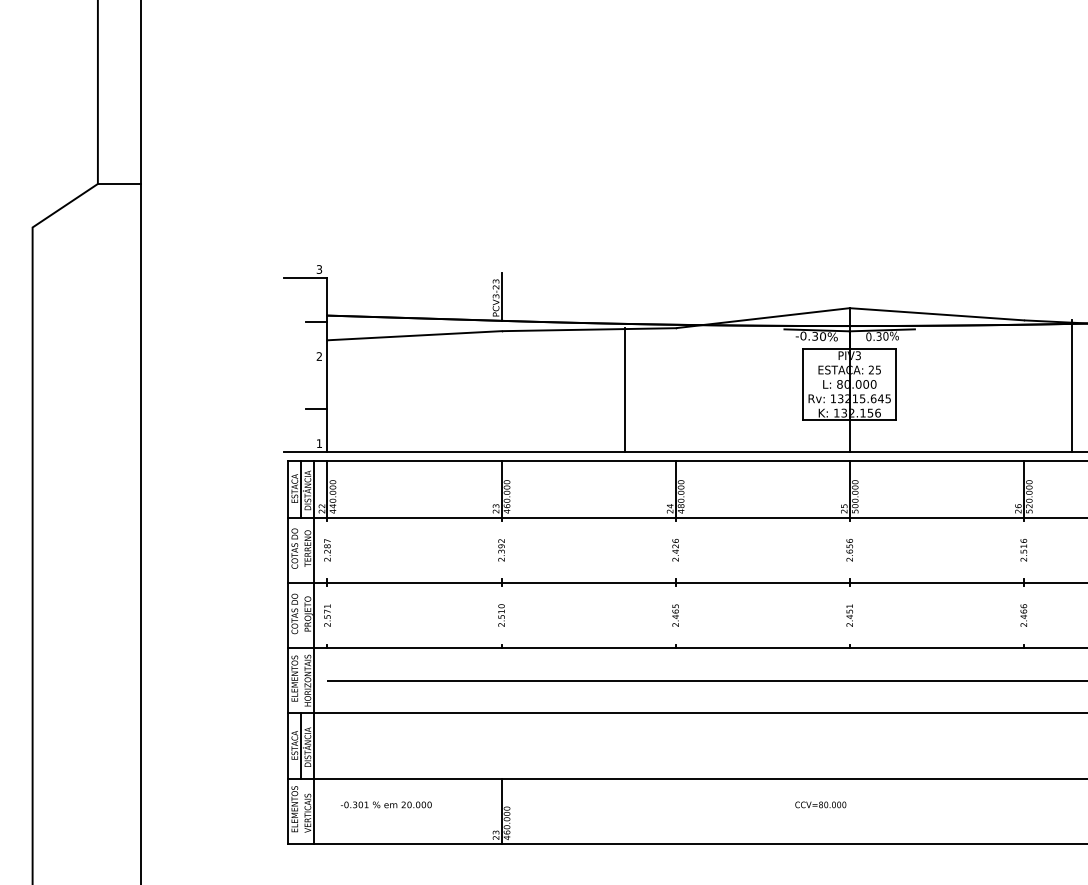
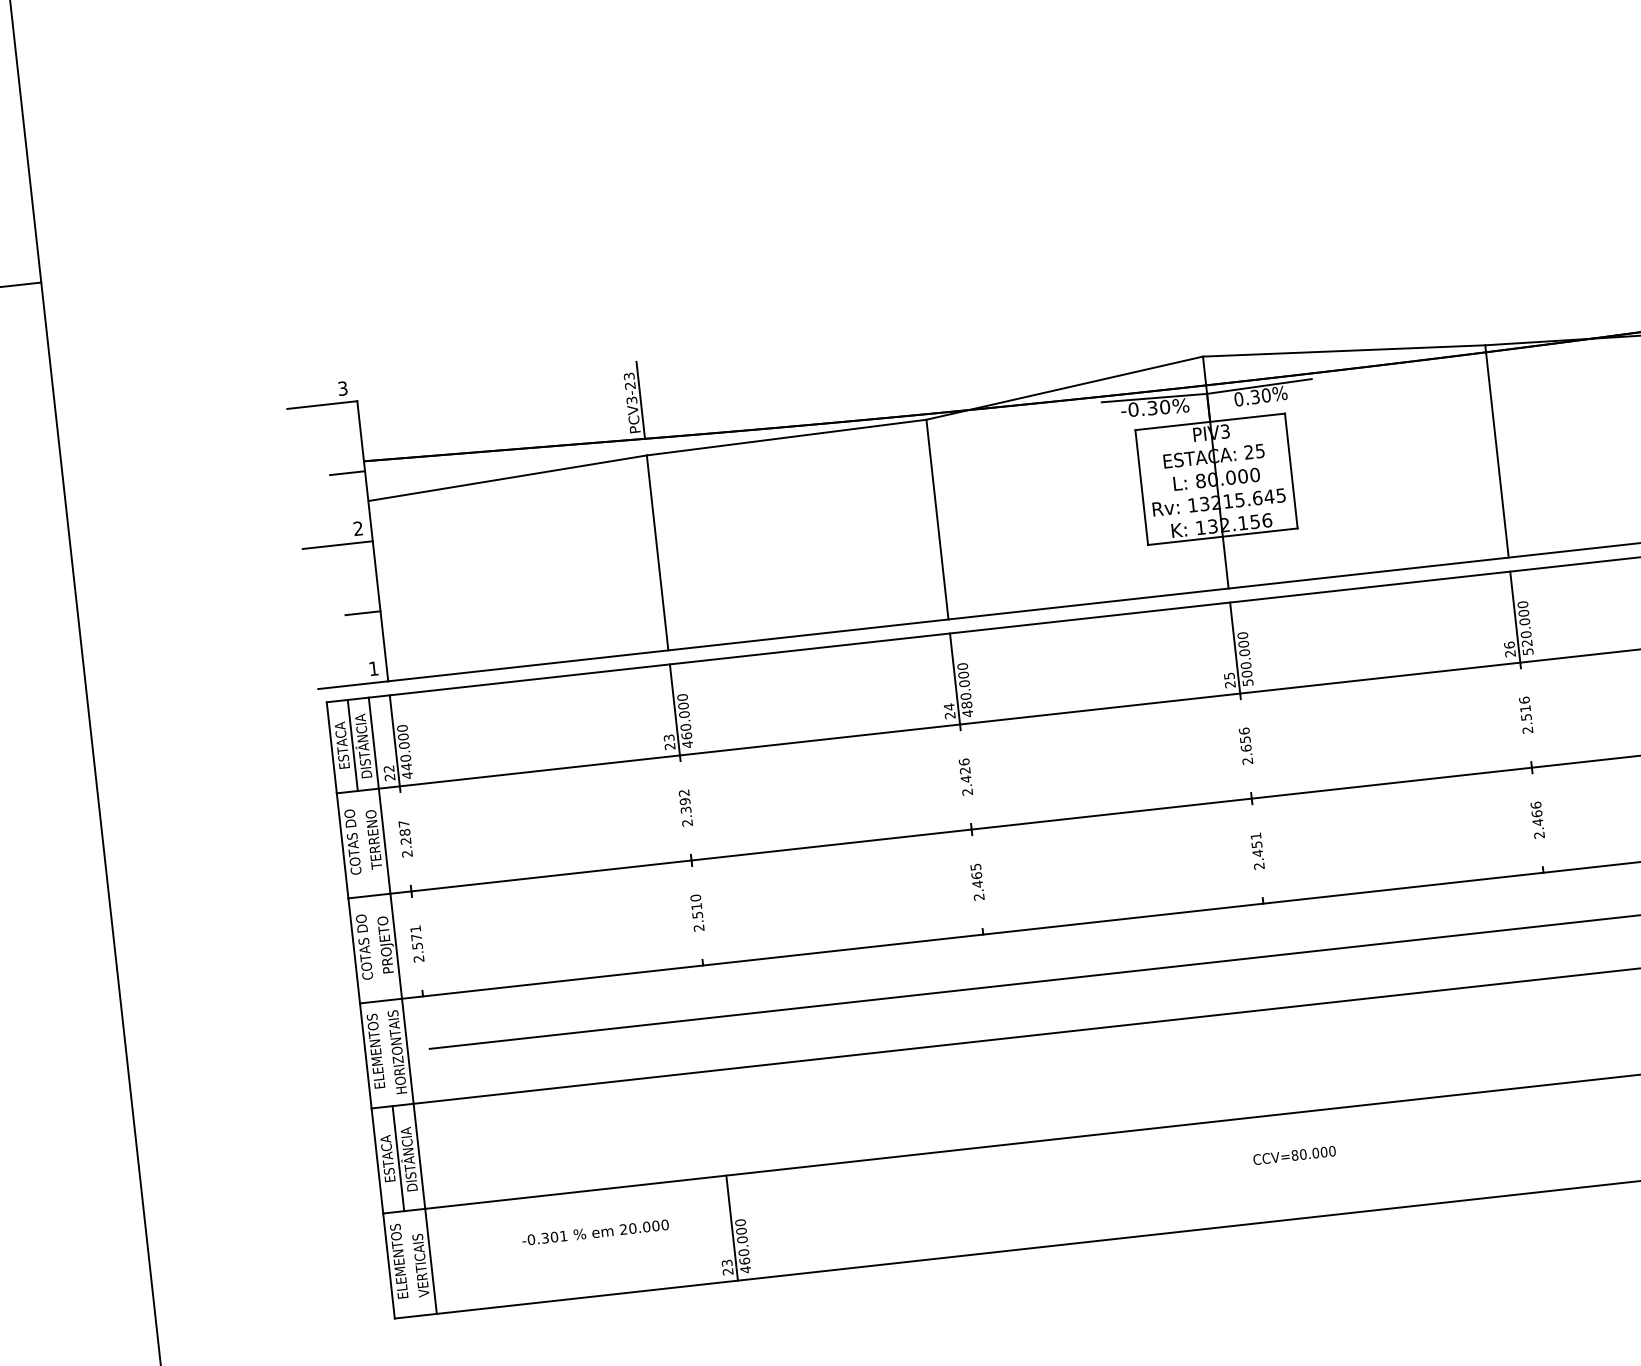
line: (305, 365) -> (337, 545), added
line: (1071, 386) -> (1496, 451), moved
line: (624, 390) -> (937, 520), moved
line: (501, 391) -> (657, 552), added
text: (386, 804) -> (595, 1231), moved
text: (820, 804) -> (1294, 1154), moved

